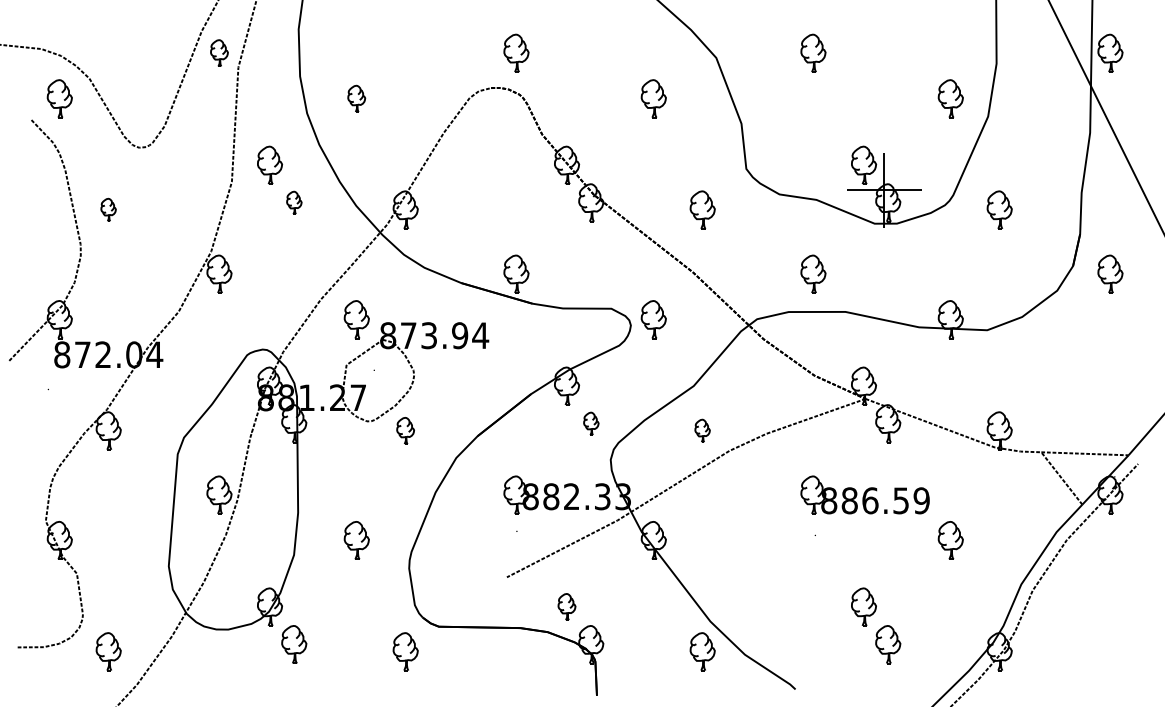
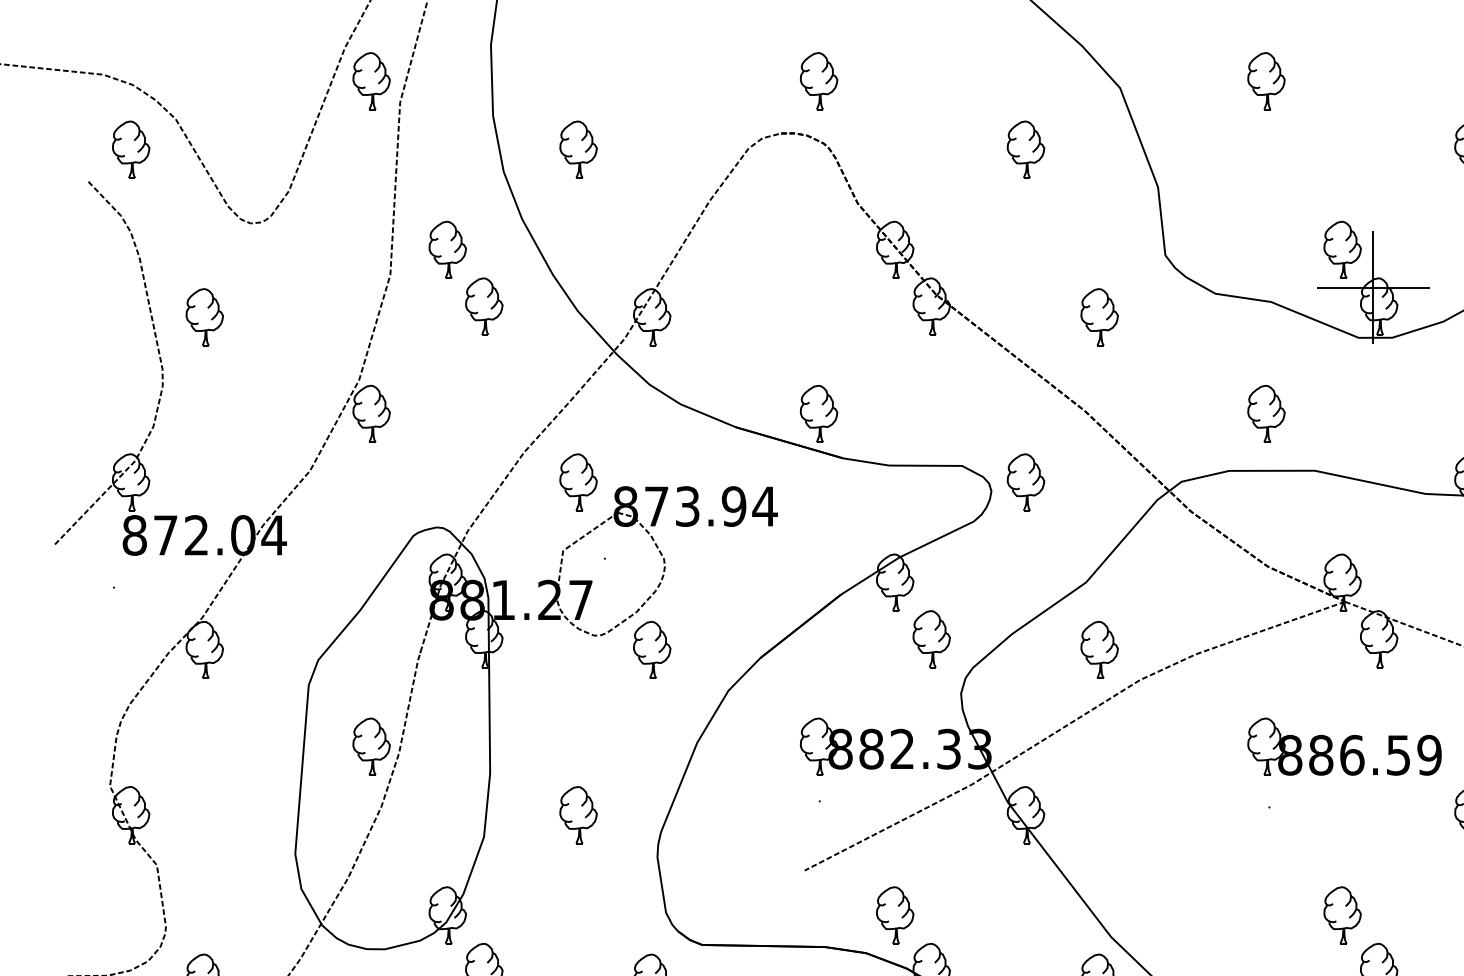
part: (219, 52) -> (371, 79), size x1.43
part: (356, 98) -> (578, 149), size x1.43
part: (294, 202) -> (484, 305), size x1.67
part: (108, 209) -> (204, 316), size x1.67
part: (591, 423) -> (932, 638), size x1.67
part: (405, 430) -> (651, 649), size x1.43
part: (702, 430) -> (1099, 649), size x1.67
part: (566, 606) -> (894, 914), size x1.43

